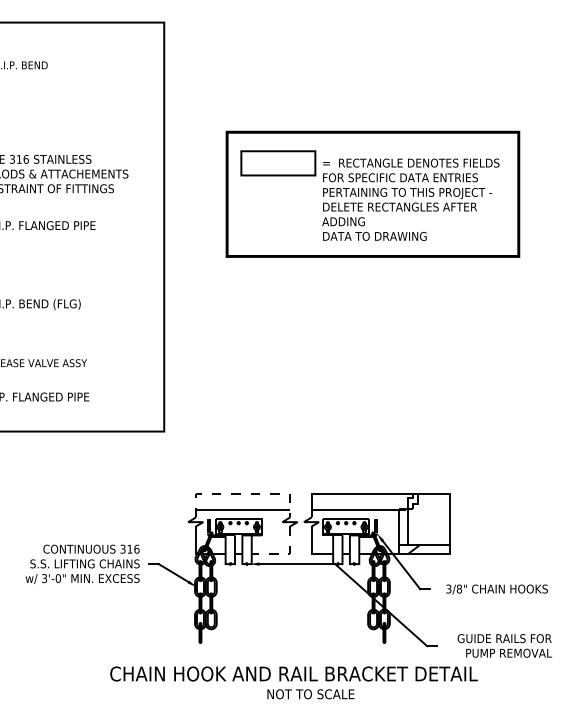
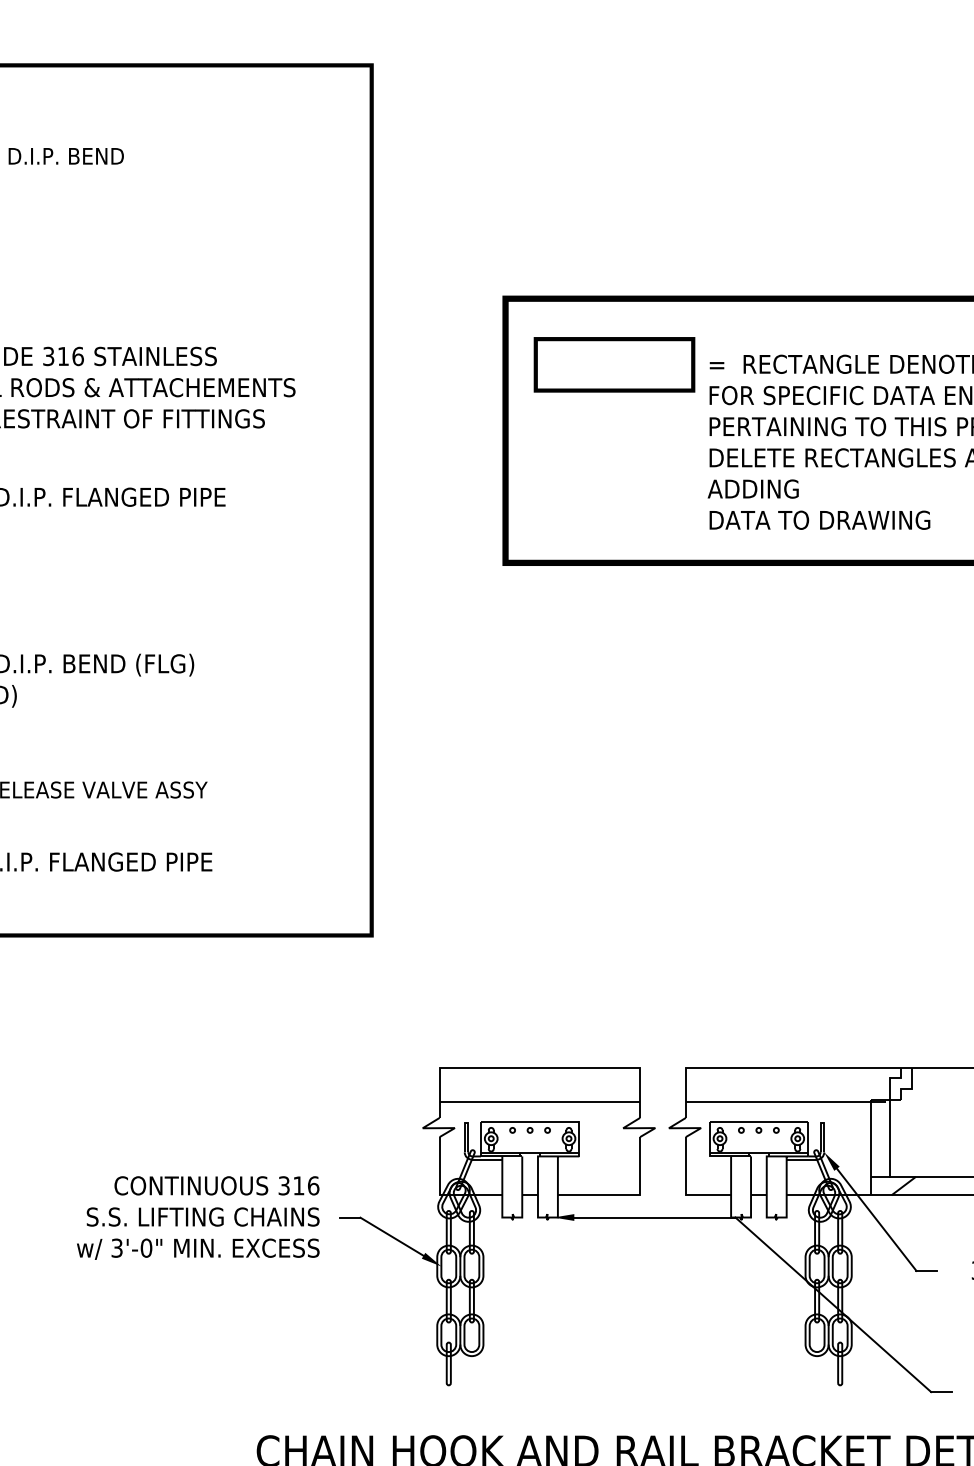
line: (243, 493) -> (540, 1067), dashed -> solid
line: (285, 553) -> (629, 1194), dashed -> solid

